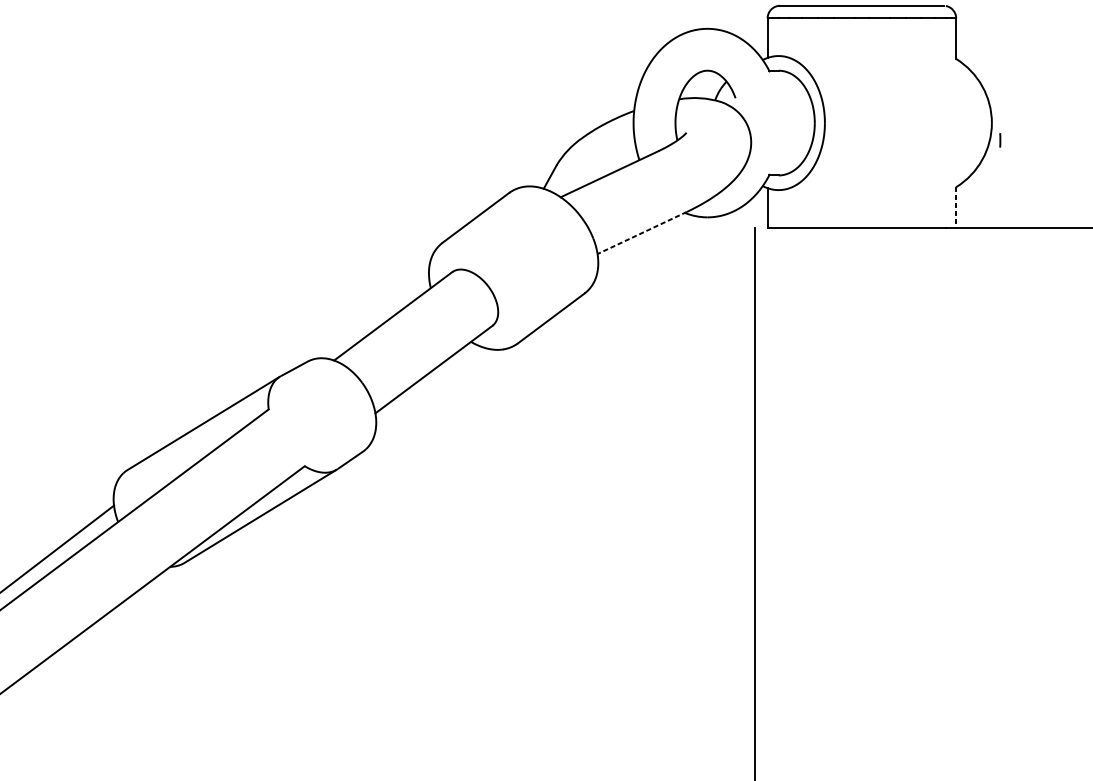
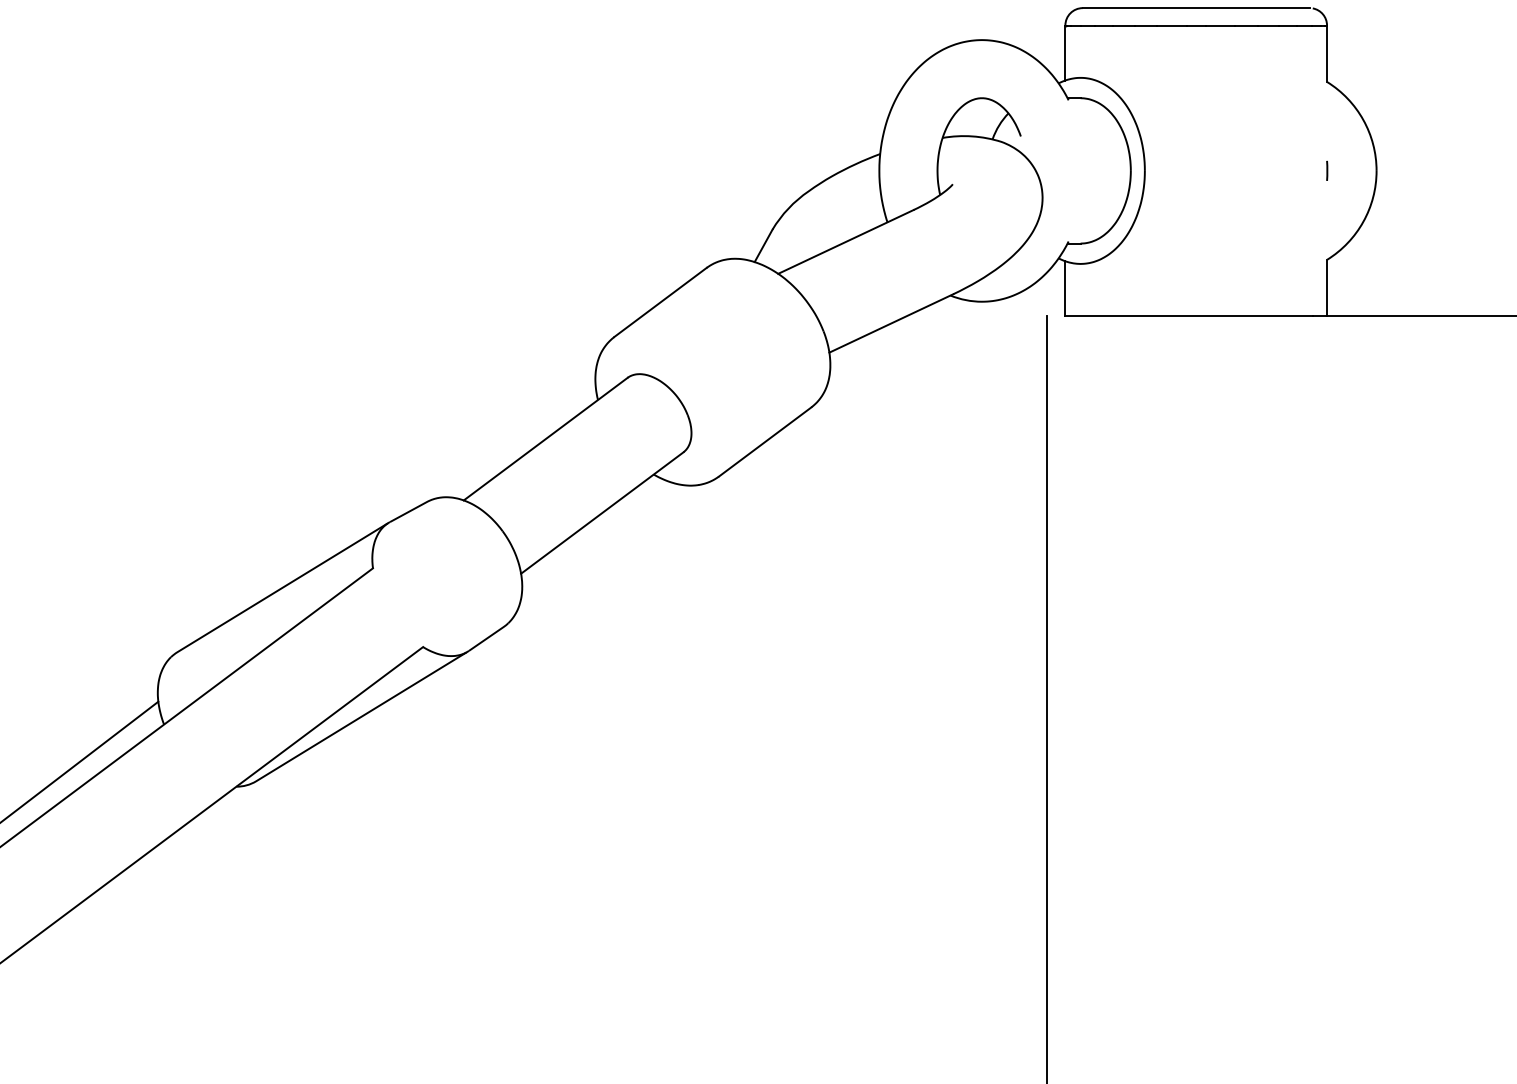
line: (1000, 140) -> (1327, 170), moved
line: (956, 207) -> (1327, 288), dashed -> solid
line: (641, 233) -> (890, 323), dashed -> solid

